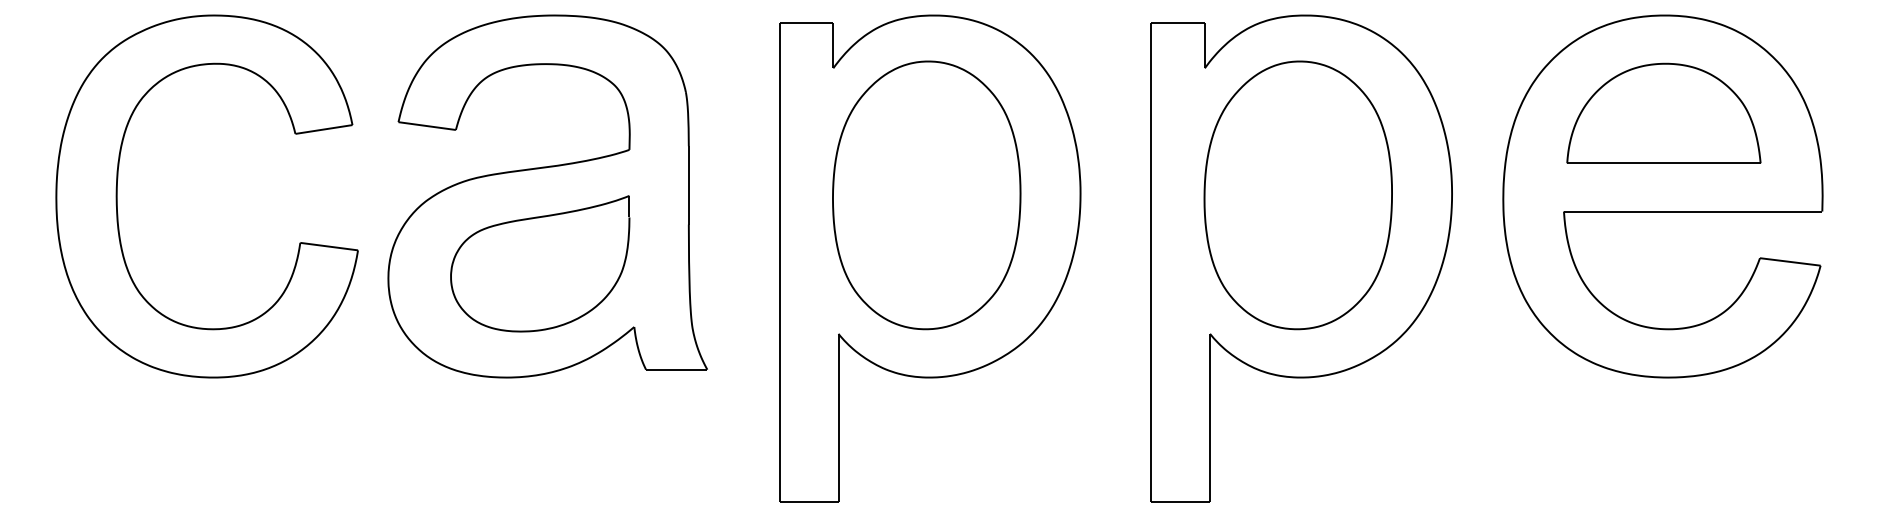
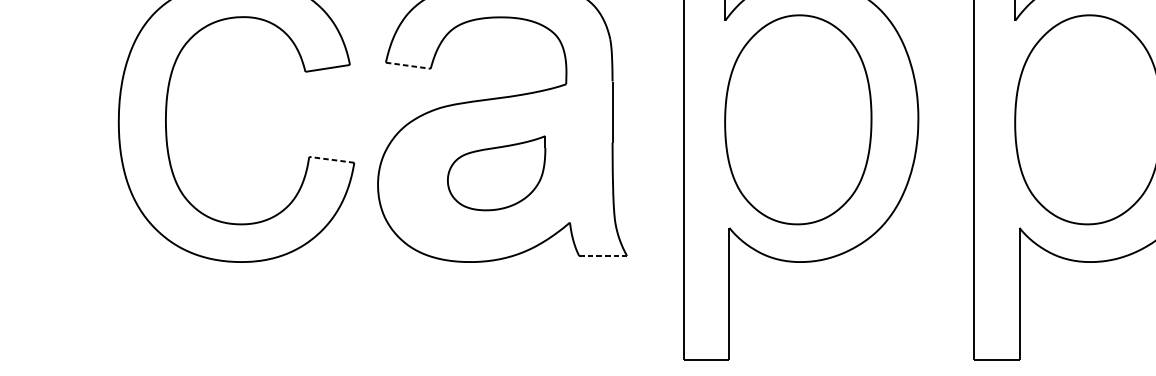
line: (427, 126) -> (408, 66), solid -> dashed
line: (328, 246) -> (331, 159), solid -> dashed
part: (540, 263) -> (496, 173), size x0.7
line: (676, 369) -> (602, 255), solid -> dashed

